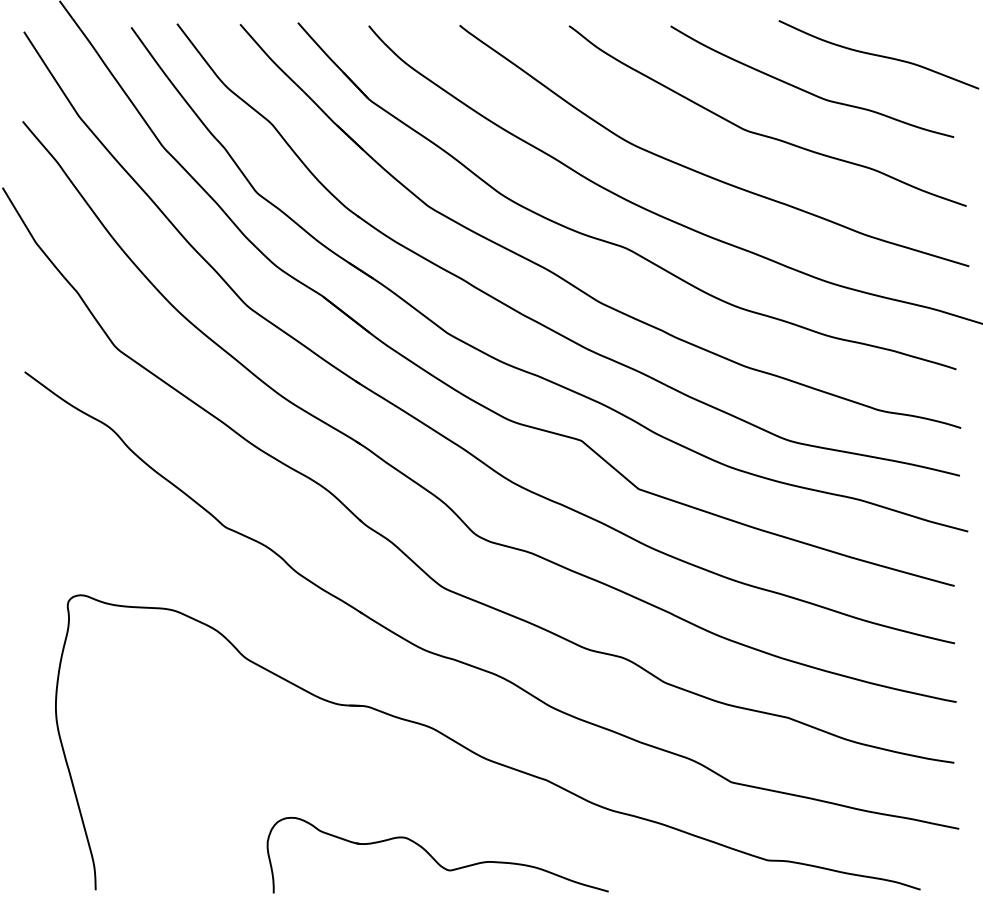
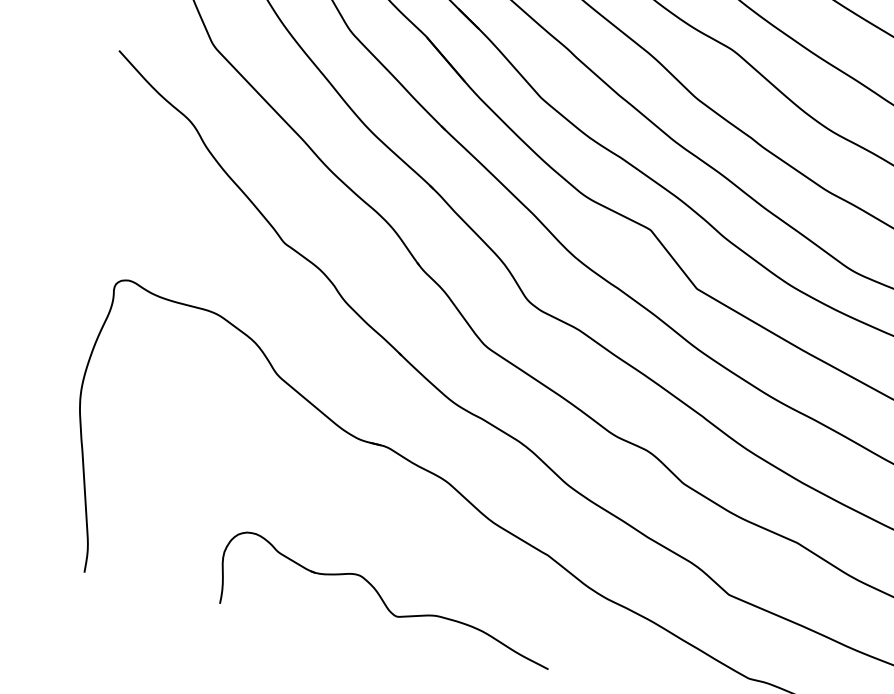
part: (437, 854) -> (388, 598), moved

